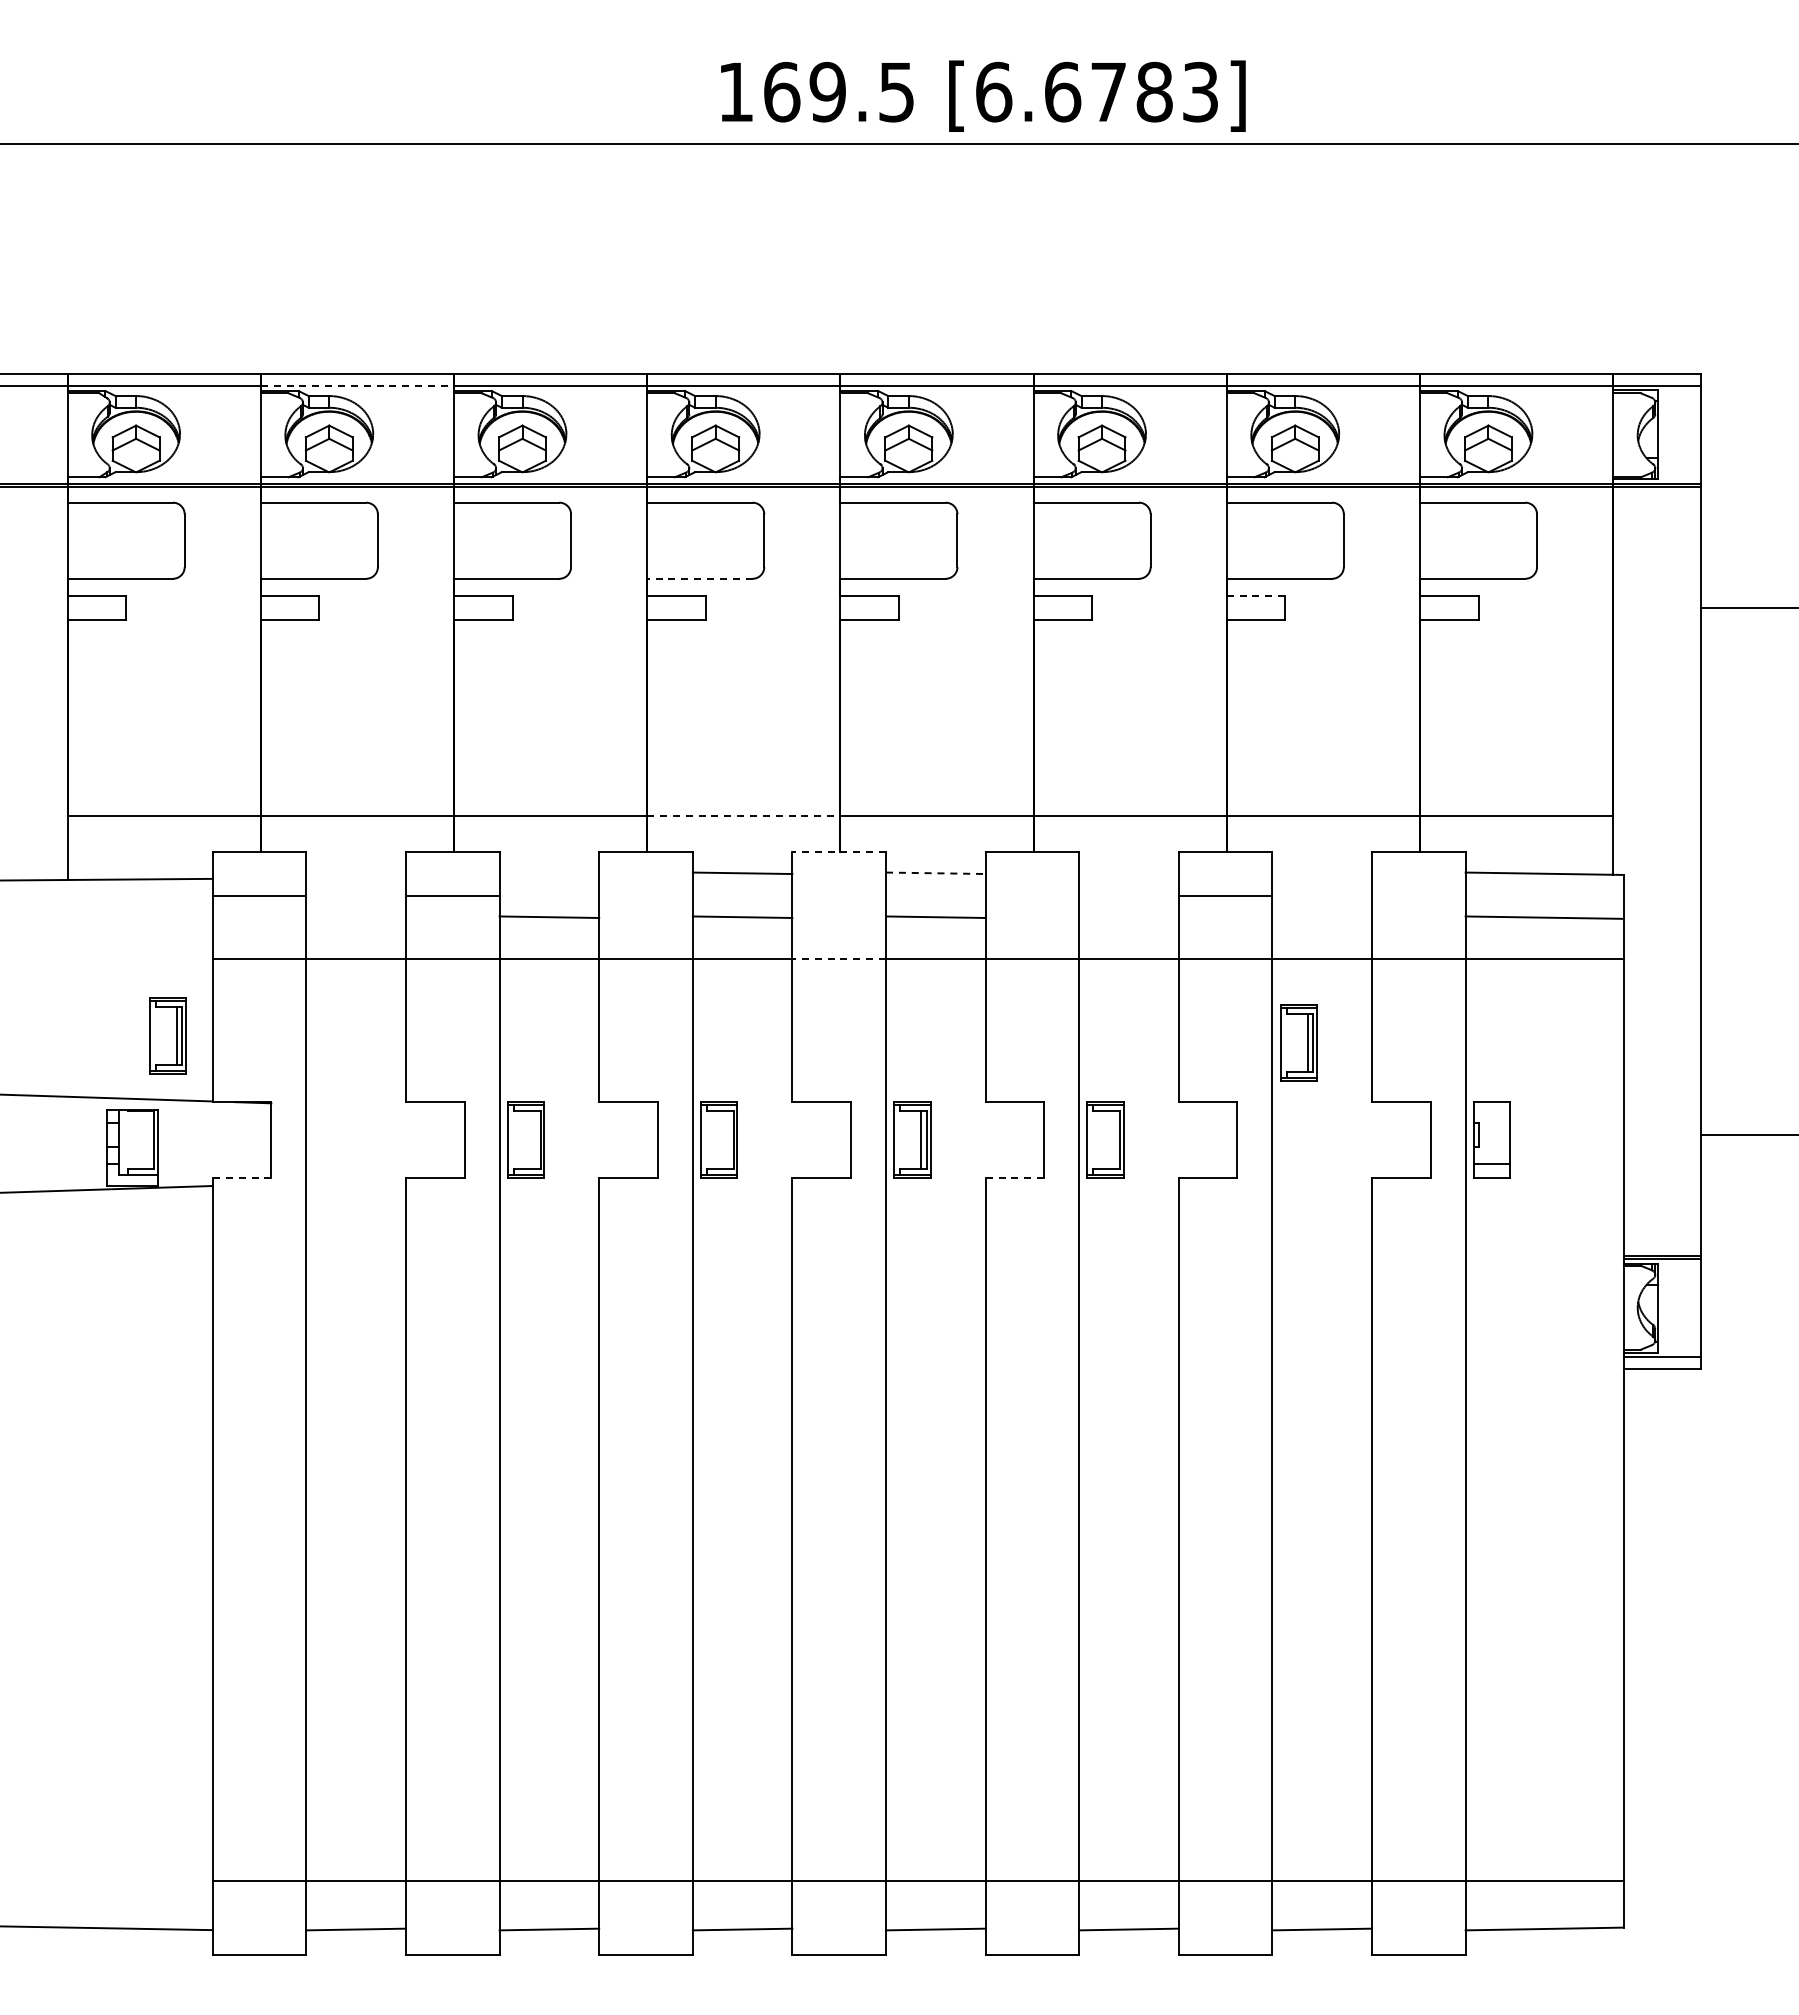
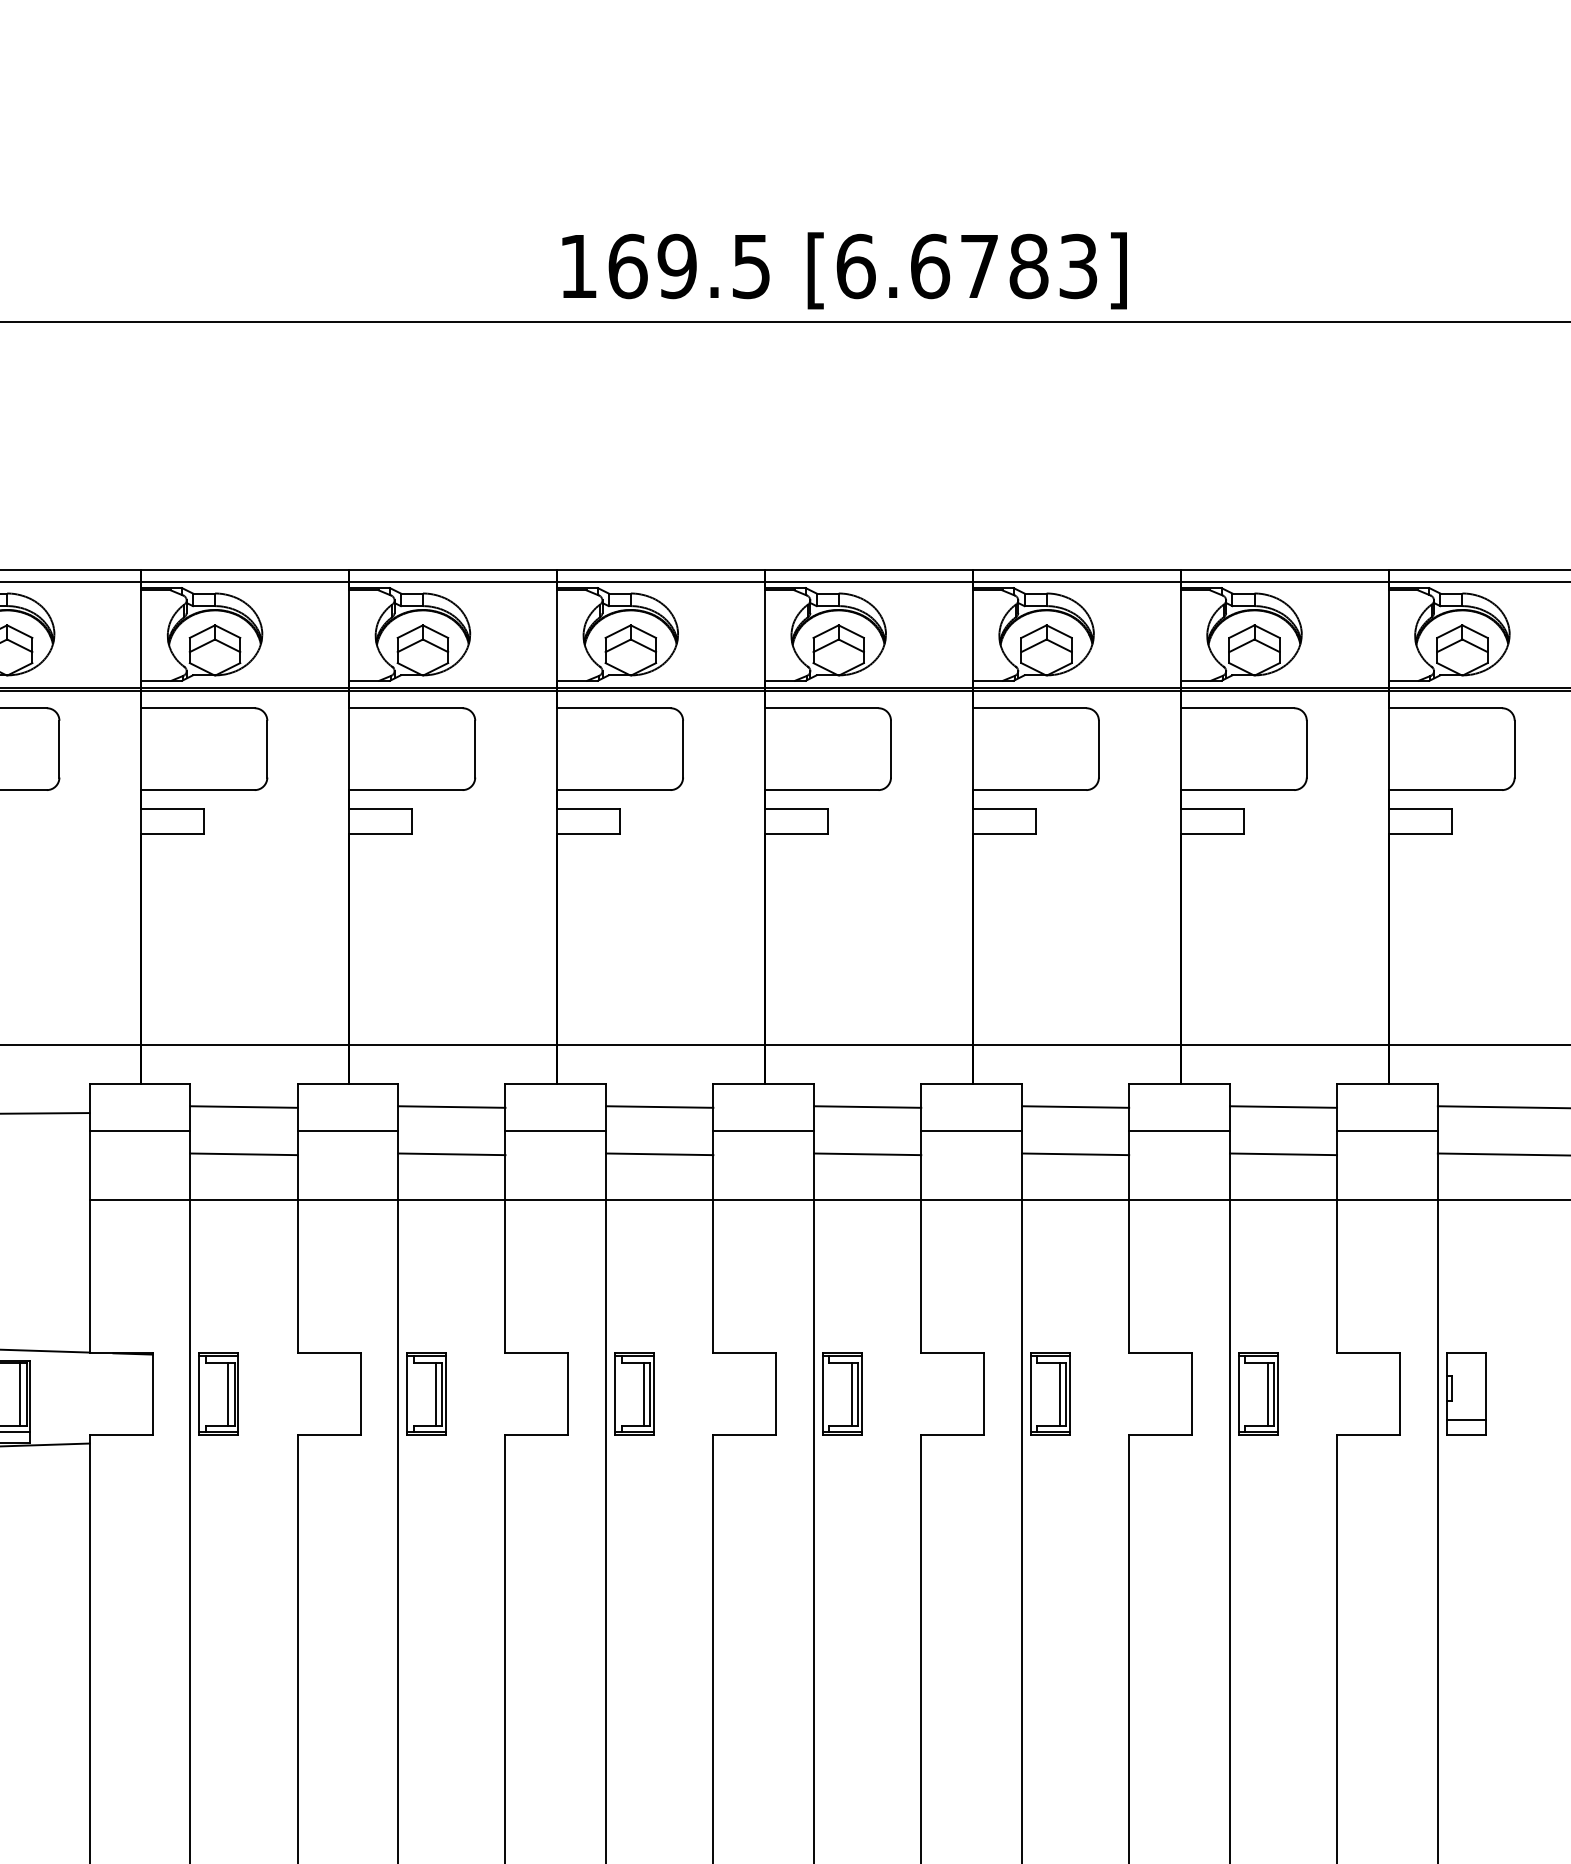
text: (983, 95) -> (844, 270), moved
line: (357, 385) -> (245, 582), dashed -> solid
line: (699, 578) -> (613, 789), dashed -> solid
line: (1256, 596) -> (1212, 809), dashed -> solid
line: (743, 815) -> (660, 1044), dashed -> solid
line: (839, 851) -> (764, 1083), dashed -> solid
line: (356, 873) -> (244, 1107), added
line: (549, 873) -> (452, 1107), added
line: (935, 873) -> (867, 1107), dashed -> solid
line: (1128, 873) -> (1075, 1107), added
line: (1321, 873) -> (1282, 1107), added
line: (645, 895) -> (555, 1130), added
line: (839, 895) -> (764, 1130), added
line: (1032, 895) -> (971, 1130), added
line: (1418, 895) -> (1387, 1130), added
line: (356, 916) -> (244, 1153), added
line: (1128, 916) -> (1075, 1153), added
line: (1321, 916) -> (1282, 1153), added
line: (839, 959) -> (764, 1199), dashed -> solid
part: (167, 1035) -> (218, 1393), moved
part: (1298, 1042) -> (1258, 1393), moved
line: (148, 1139) -> (20, 1393), added
line: (534, 1139) -> (435, 1393), added
line: (727, 1139) -> (643, 1393), added
line: (1114, 1139) -> (1060, 1393), added
line: (241, 1178) -> (120, 1435), dashed -> solid
line: (1014, 1178) -> (952, 1435), dashed -> solid

